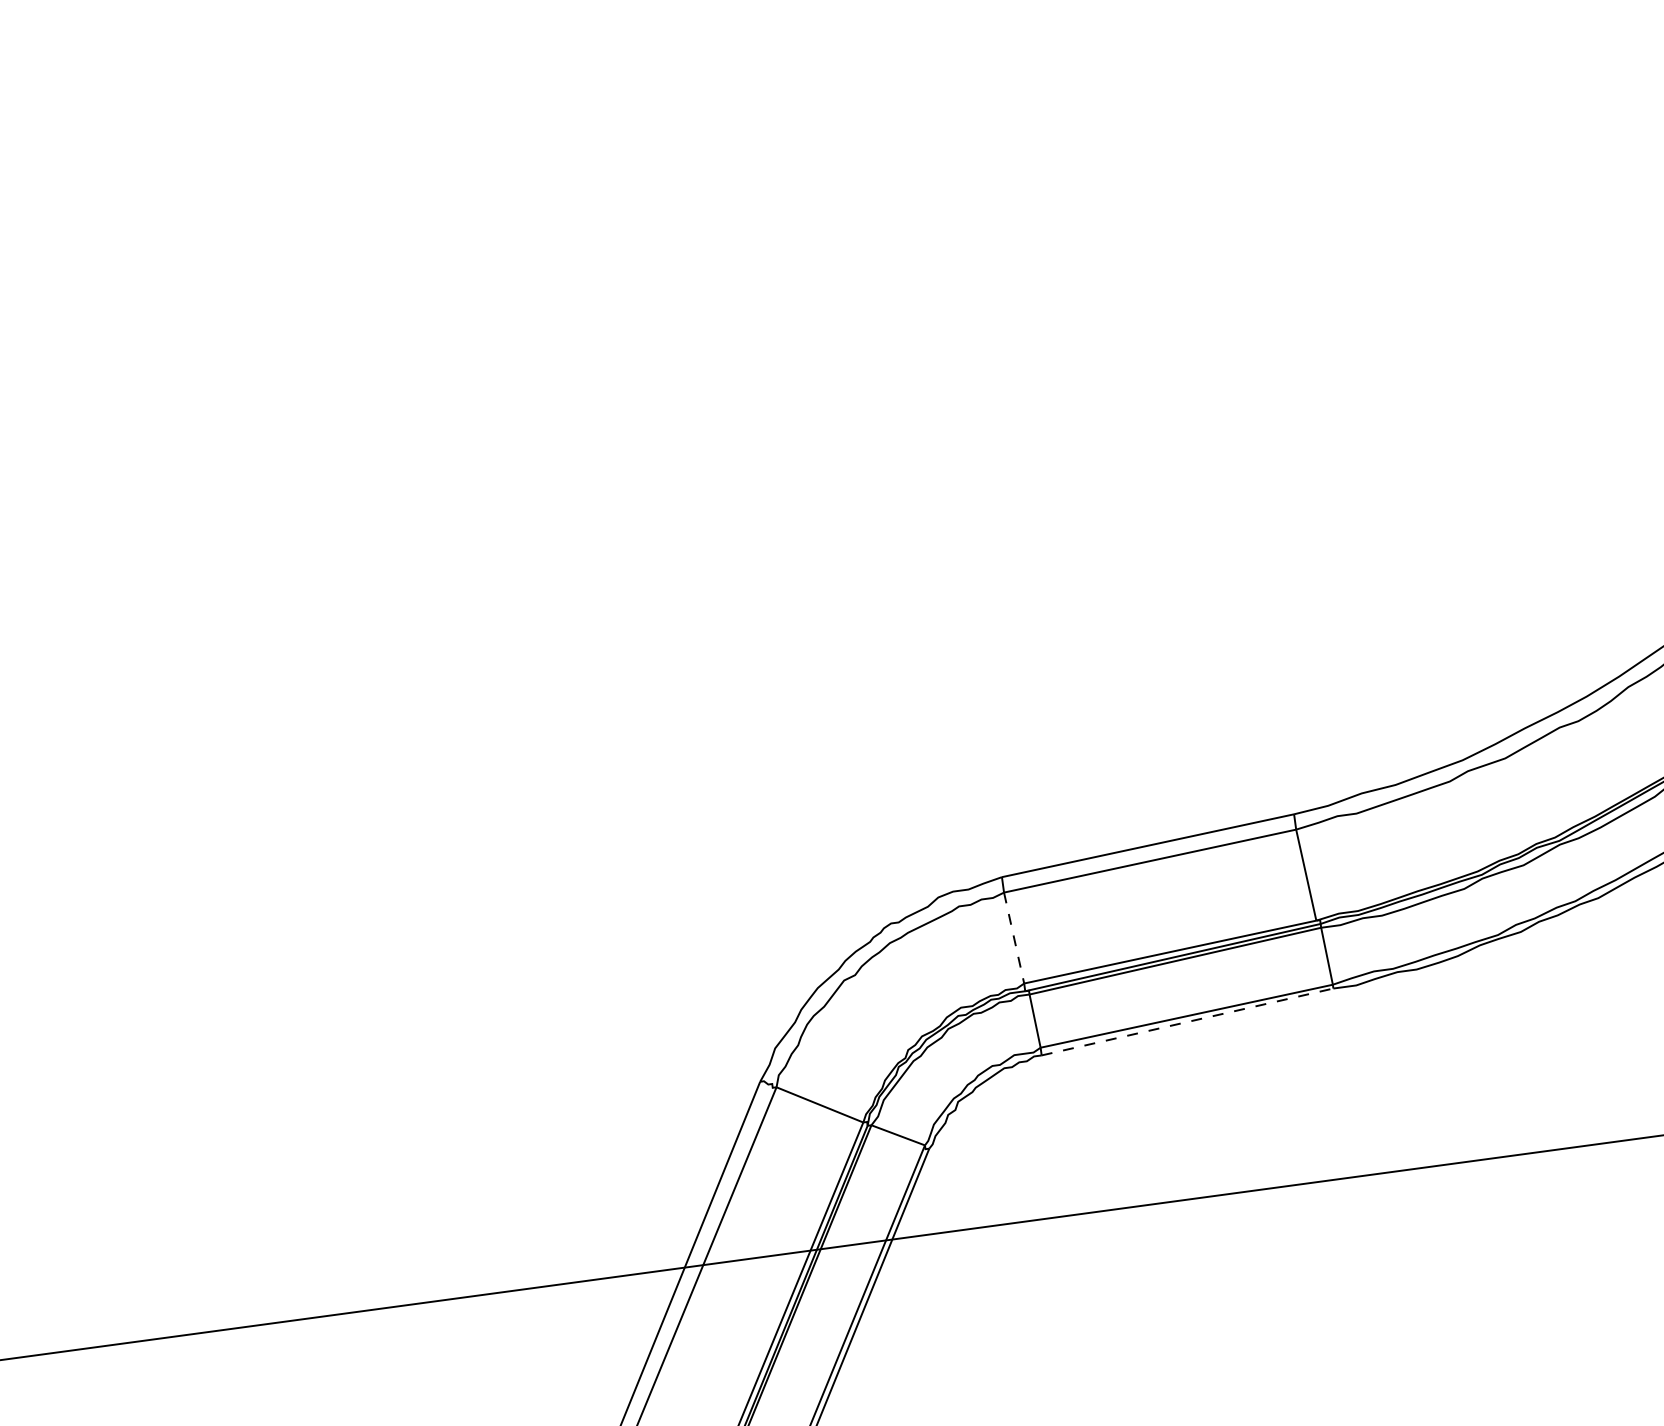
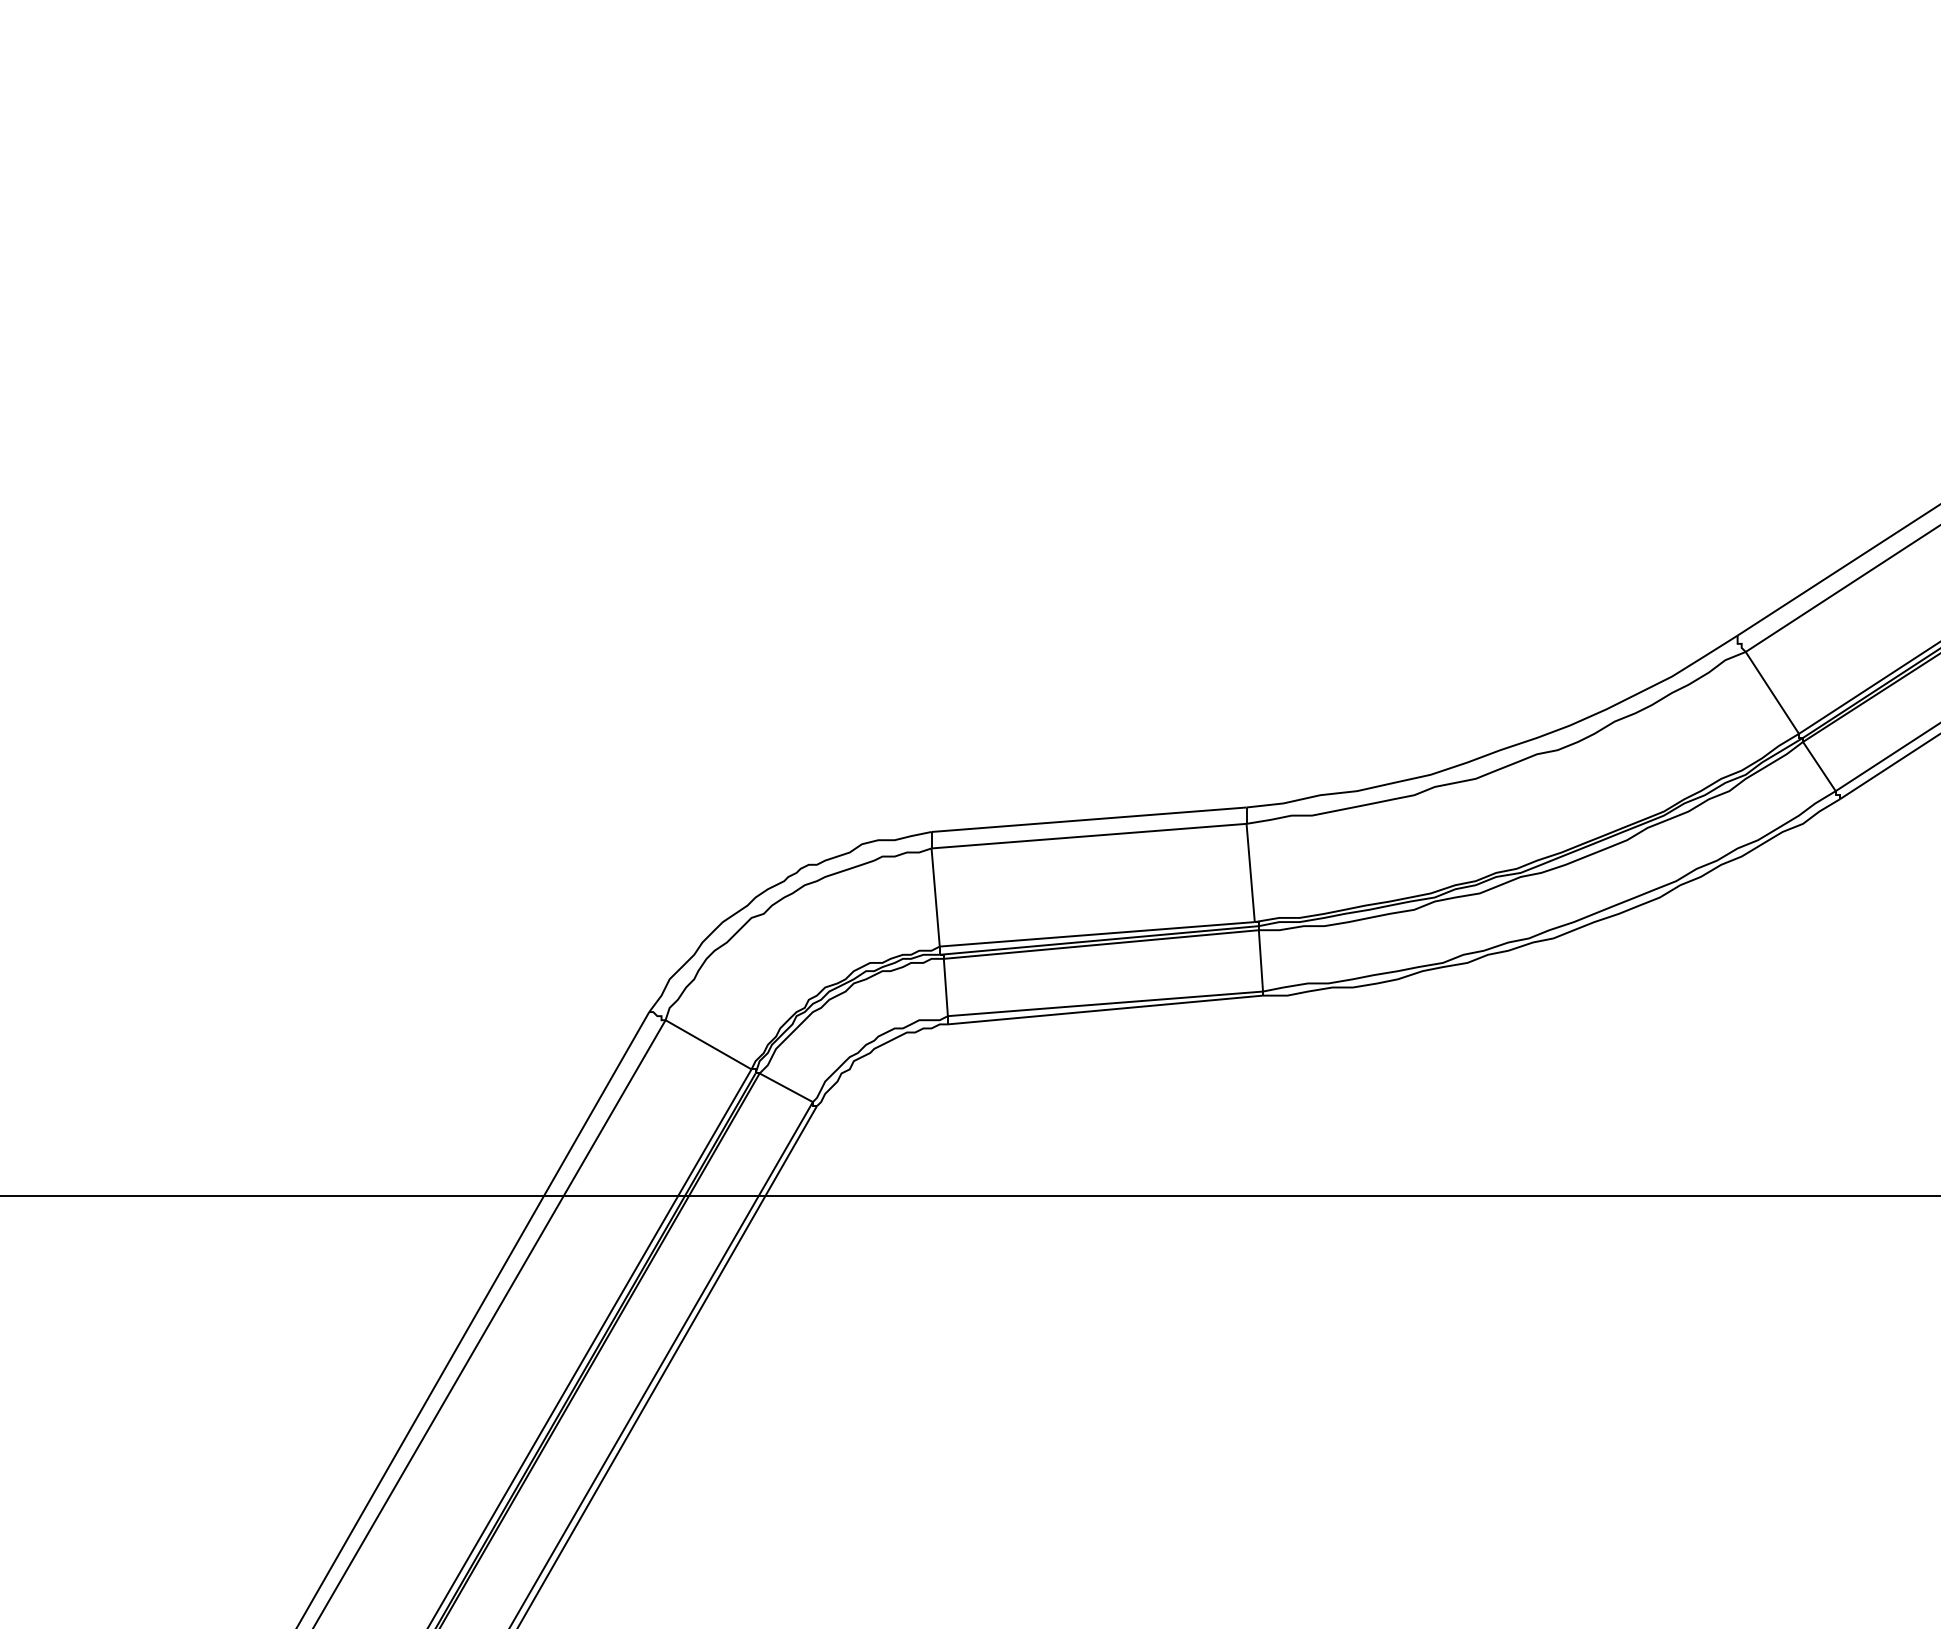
line: (1014, 939) -> (935, 898), dashed -> solid
line: (1187, 1021) -> (1105, 1009), dashed -> solid

